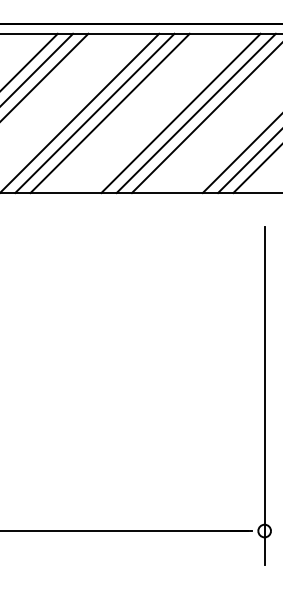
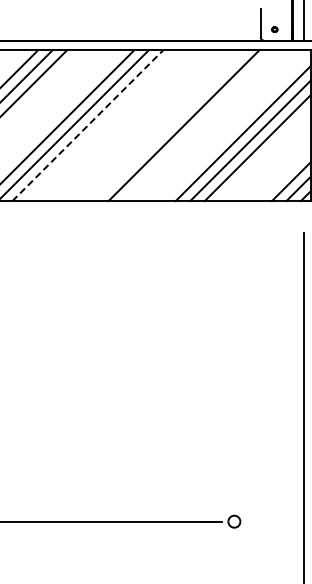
line: (109, 113) -> (87, 125), solid -> dashed
line: (180, 113) -> (154, 125), removed
line: (196, 113) -> (169, 125), removed
line: (264, 395) -> (234, 393), removed

